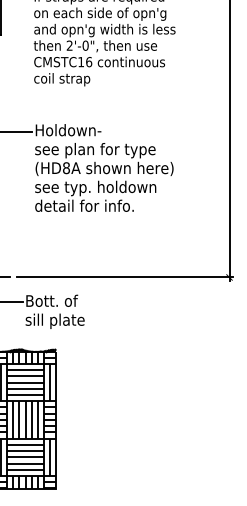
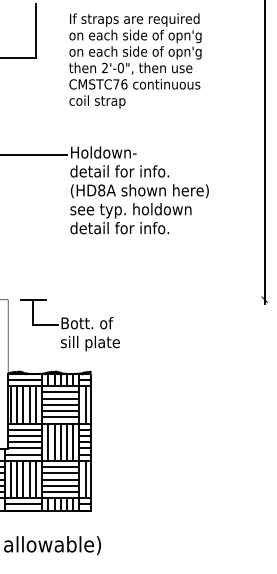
text: (104, 30) -> (139, 52), and opn'g width is less -> on each side of opn'g
text: (81, 62) -> (116, 84), CMSTC16 -> CMSTC76
text: (95, 150) -> (130, 172), see plan for type -> detail for info.
line: (124, 277) -> (159, 299), removed

